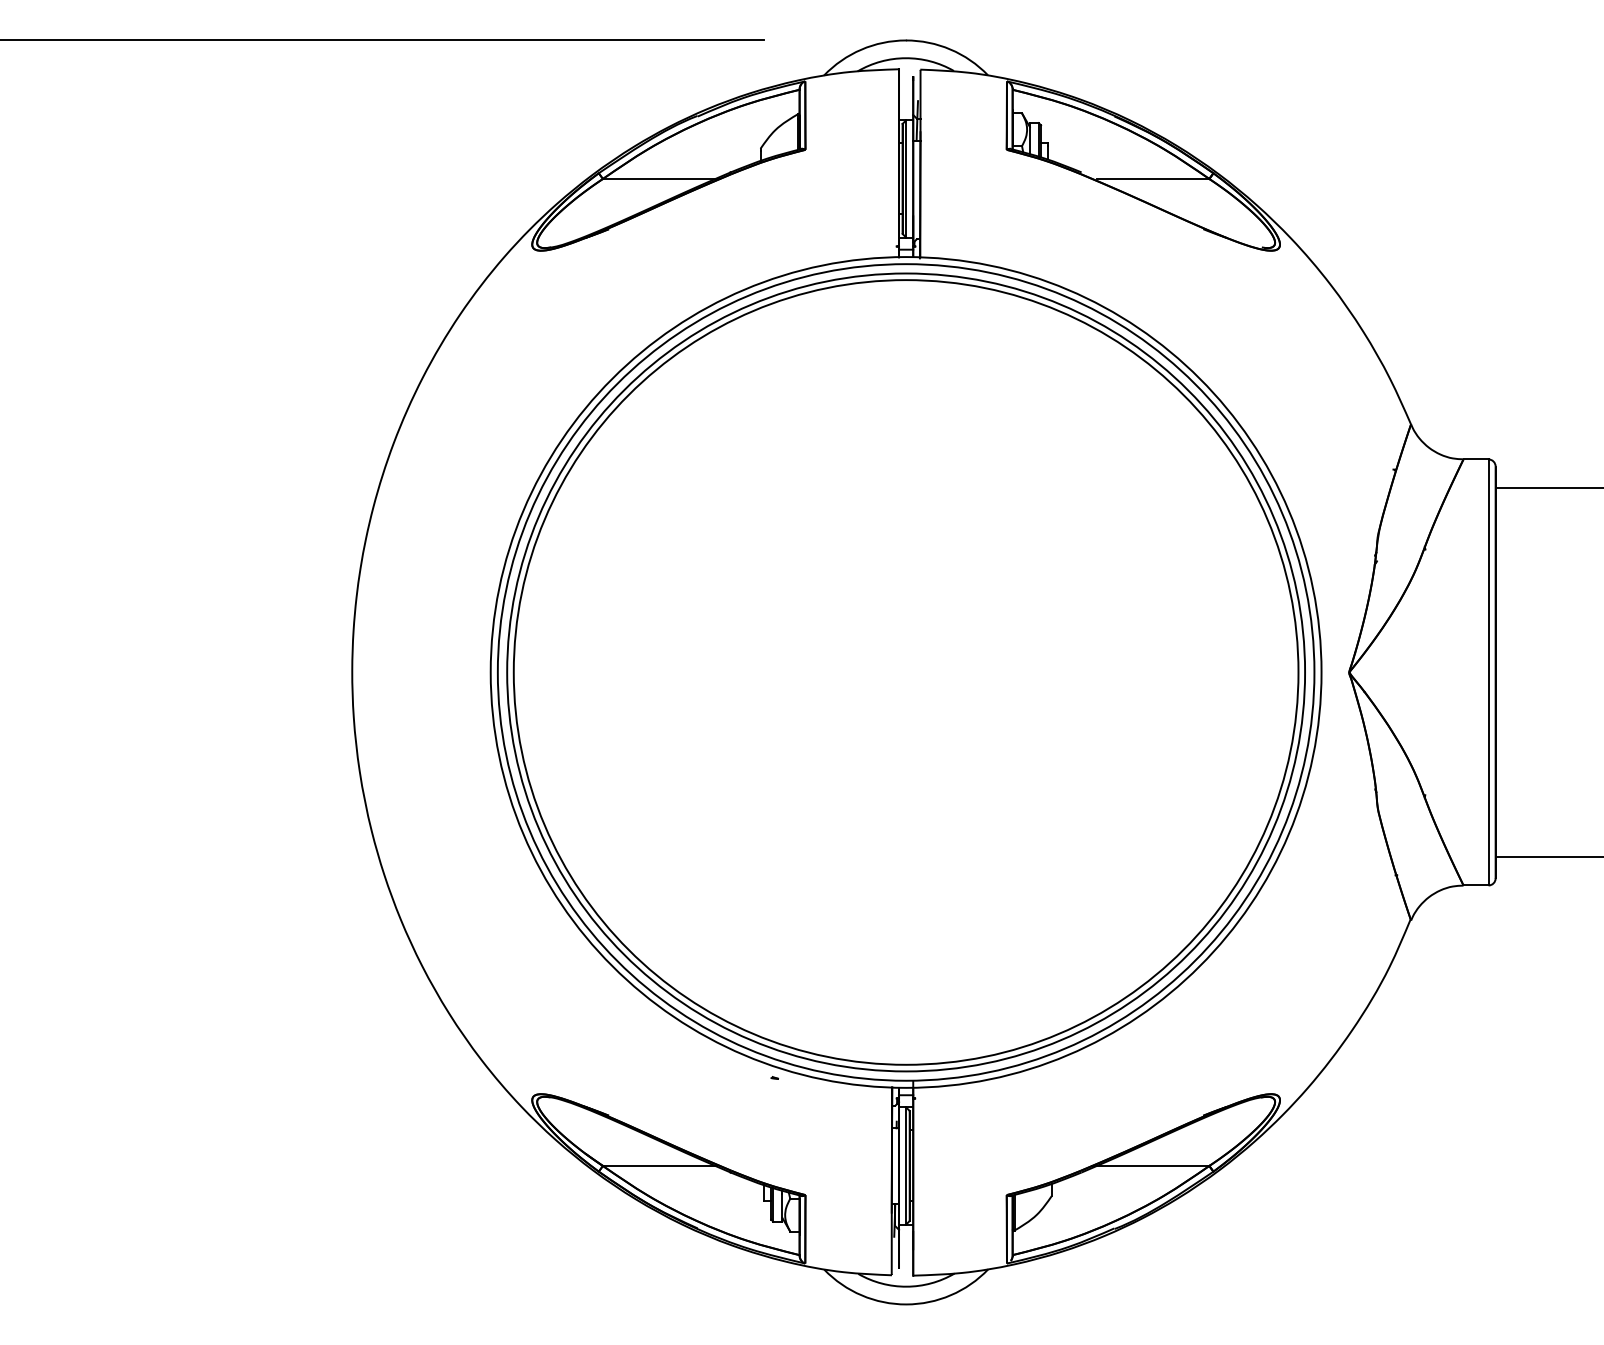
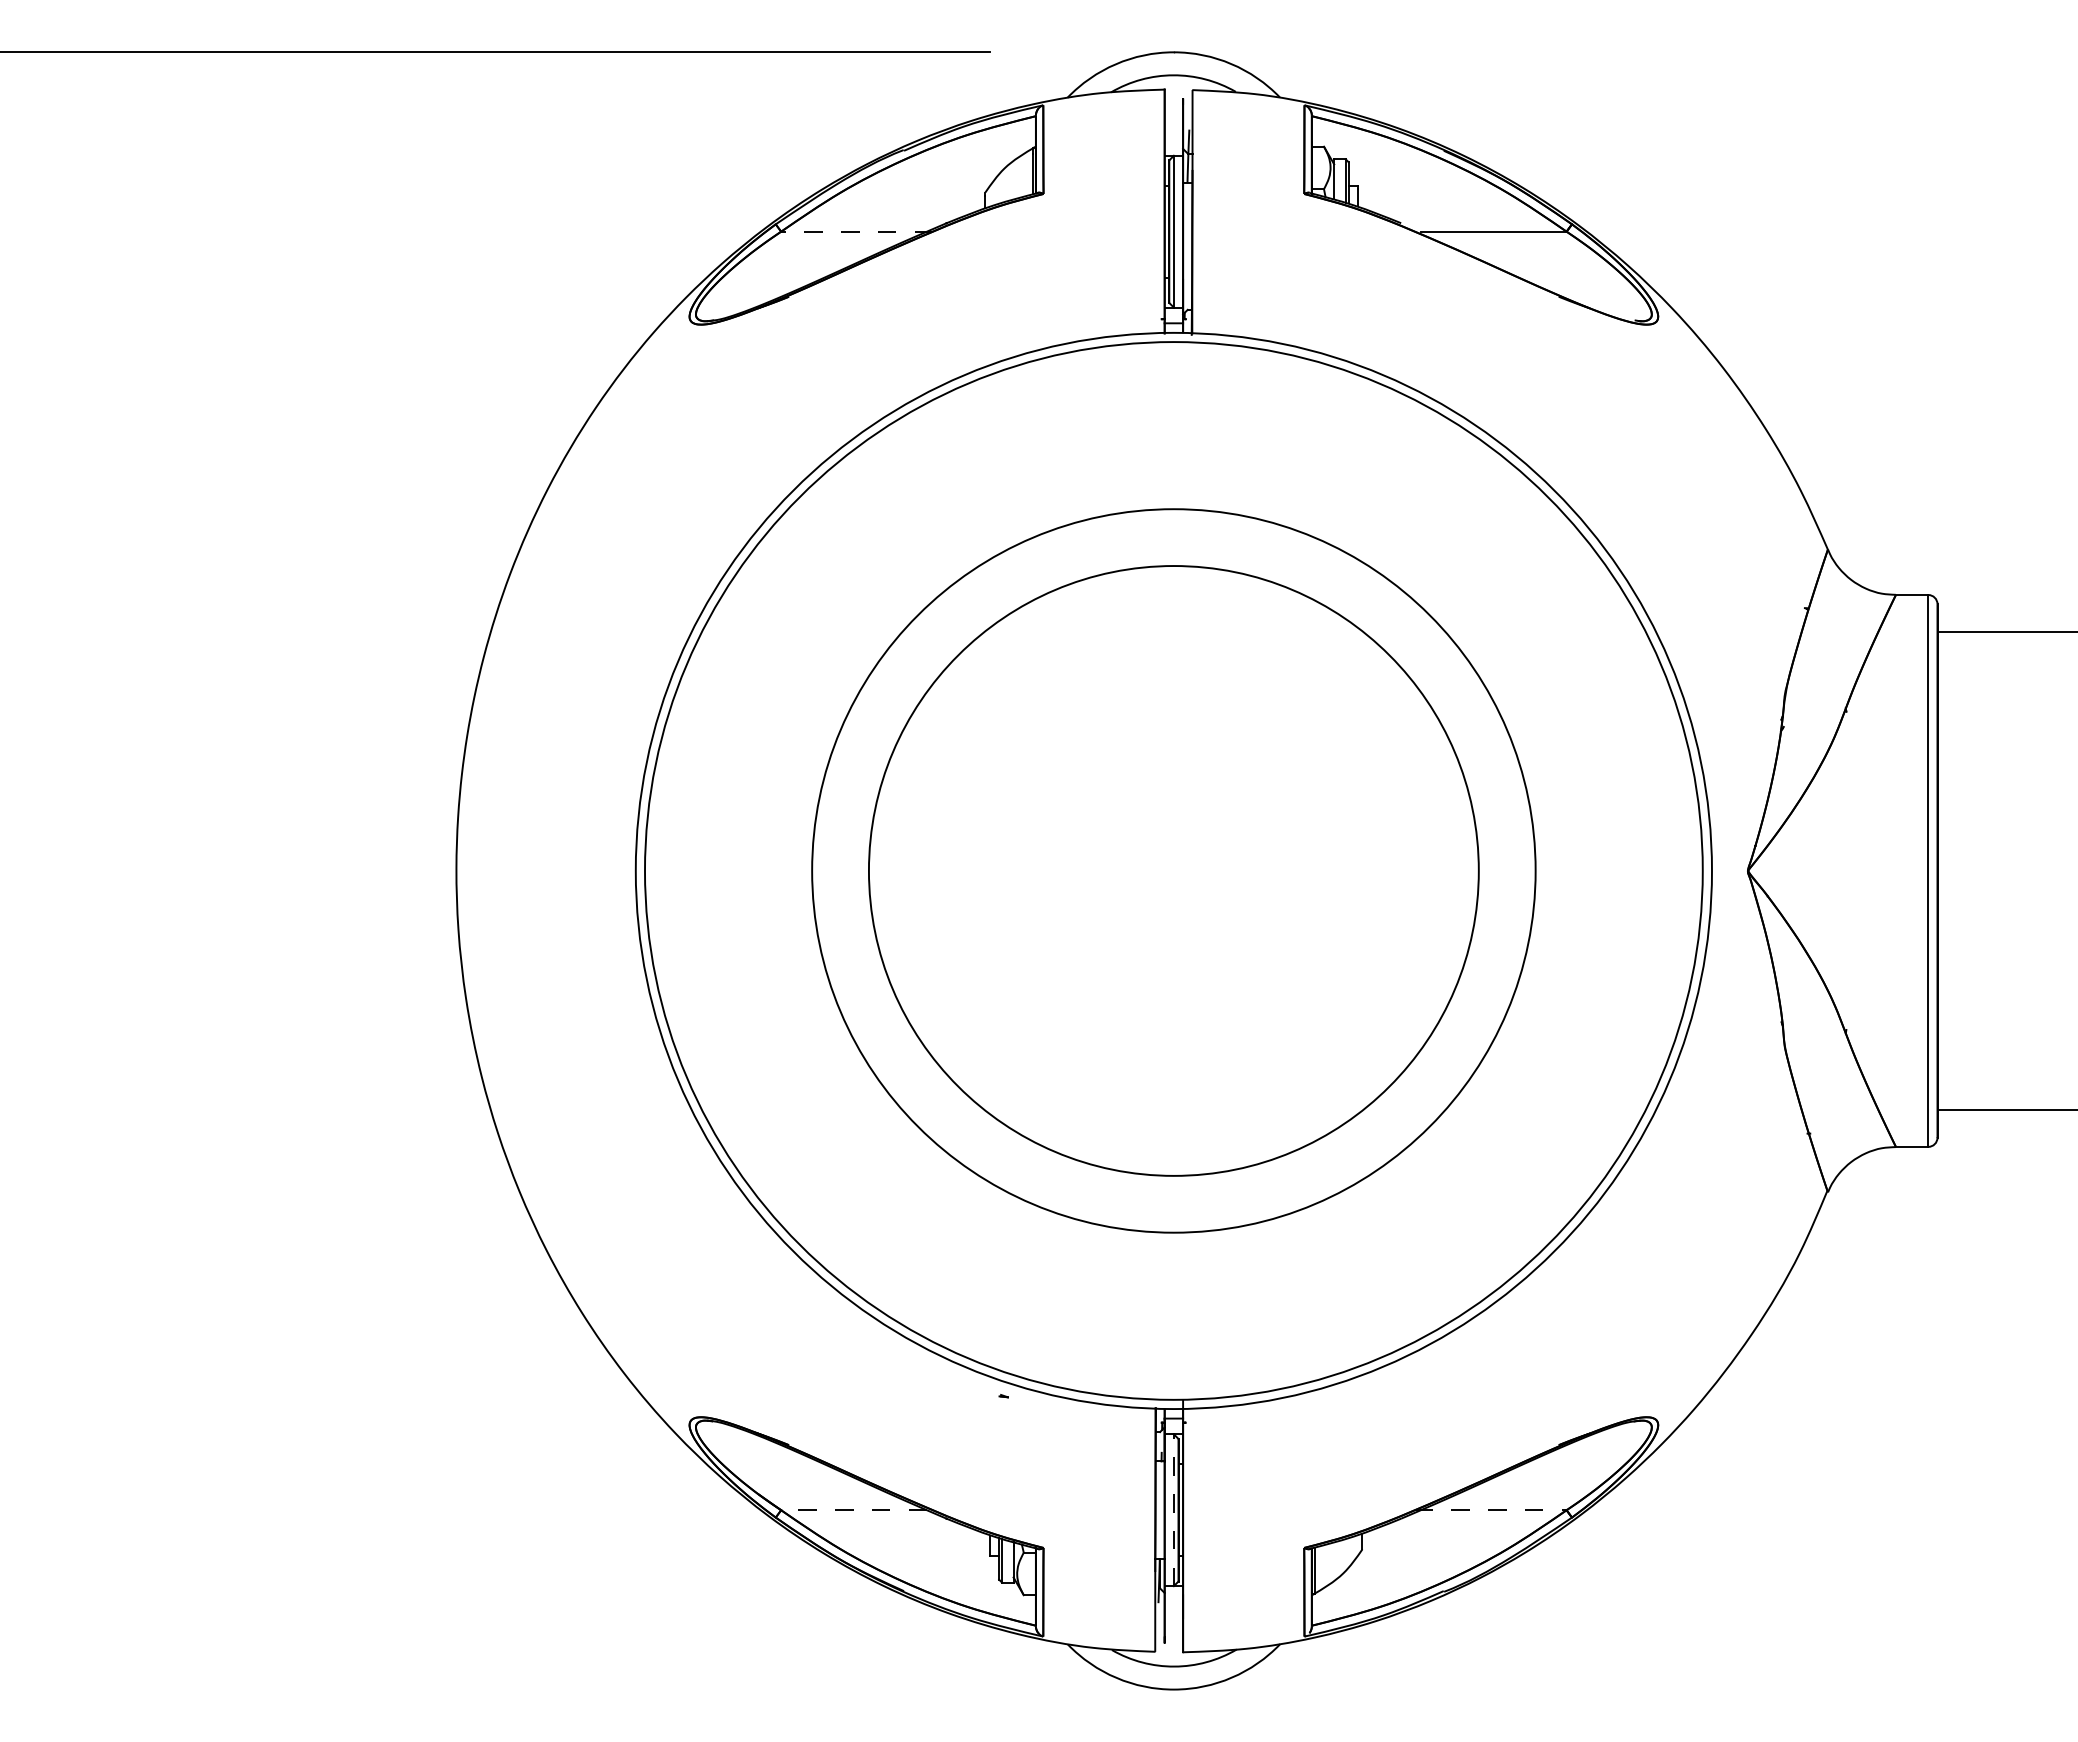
line: (661, 178) -> (857, 231), solid -> dashed
circle: (905, 672) -> (1173, 870), size x0.6
circle: (905, 672) -> (1173, 870), size x0.7
line: (659, 1166) -> (854, 1510), solid -> dashed
line: (905, 1166) -> (1173, 1510), solid -> dashed
line: (1150, 1166) -> (1490, 1510), solid -> dashed

